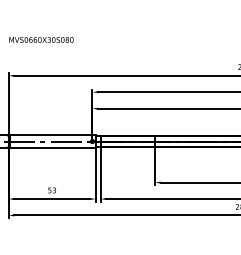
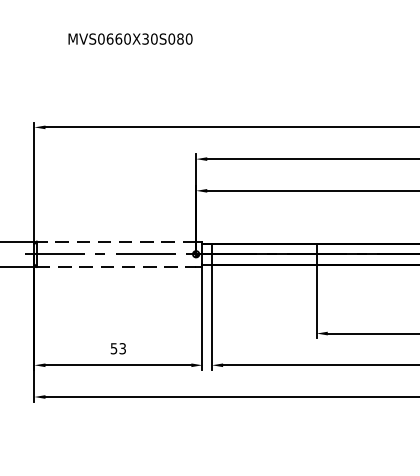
text: (41, 39) -> (130, 38), moved
line: (50, 134) -> (115, 240), solid -> dashed
line: (51, 148) -> (117, 267), solid -> dashed

